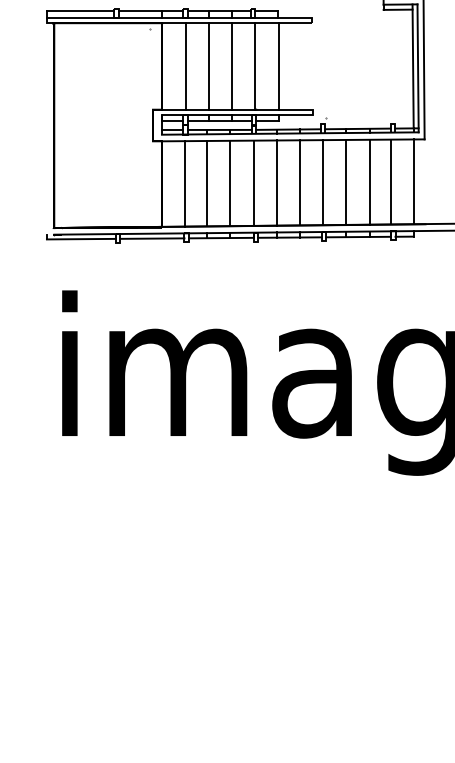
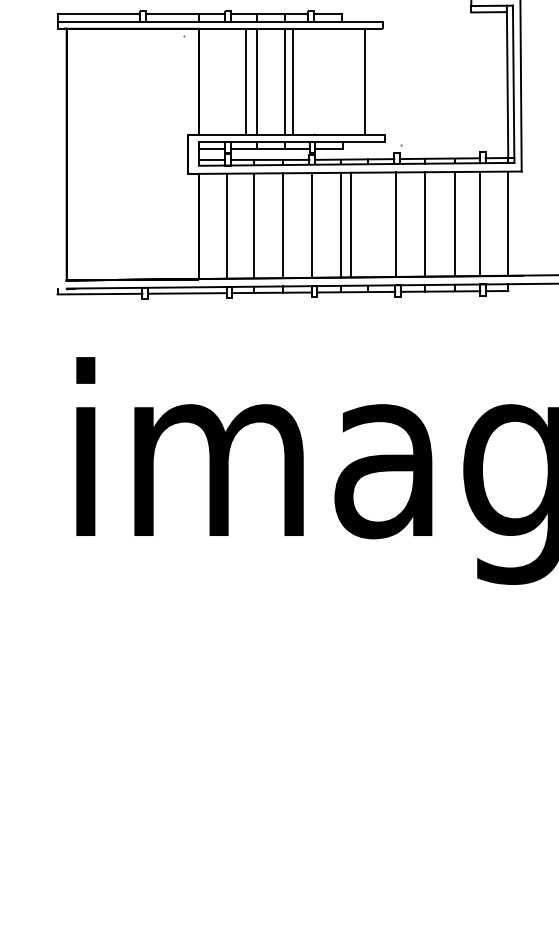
line: (185, 66) -> (245, 81), moved
line: (254, 66) -> (292, 81), moved
line: (278, 66) -> (364, 81), moved
line: (299, 182) -> (351, 224), moved

